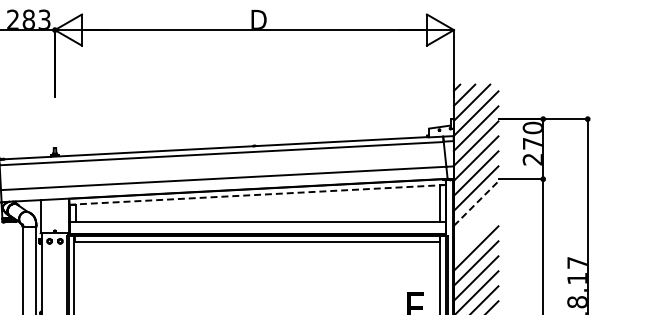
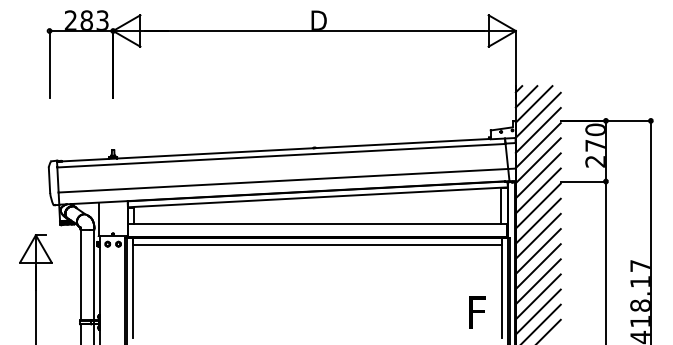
line: (257, 195) -> (317, 197), dashed -> solid
line: (476, 203) -> (538, 206), dashed -> solid
line: (475, 217) -> (537, 220), added
line: (475, 232) -> (537, 235), added

